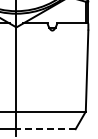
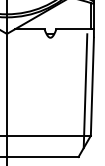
line: (80, 74) -> (84, 90), added
line: (46, 129) -> (43, 157), dashed -> solid

